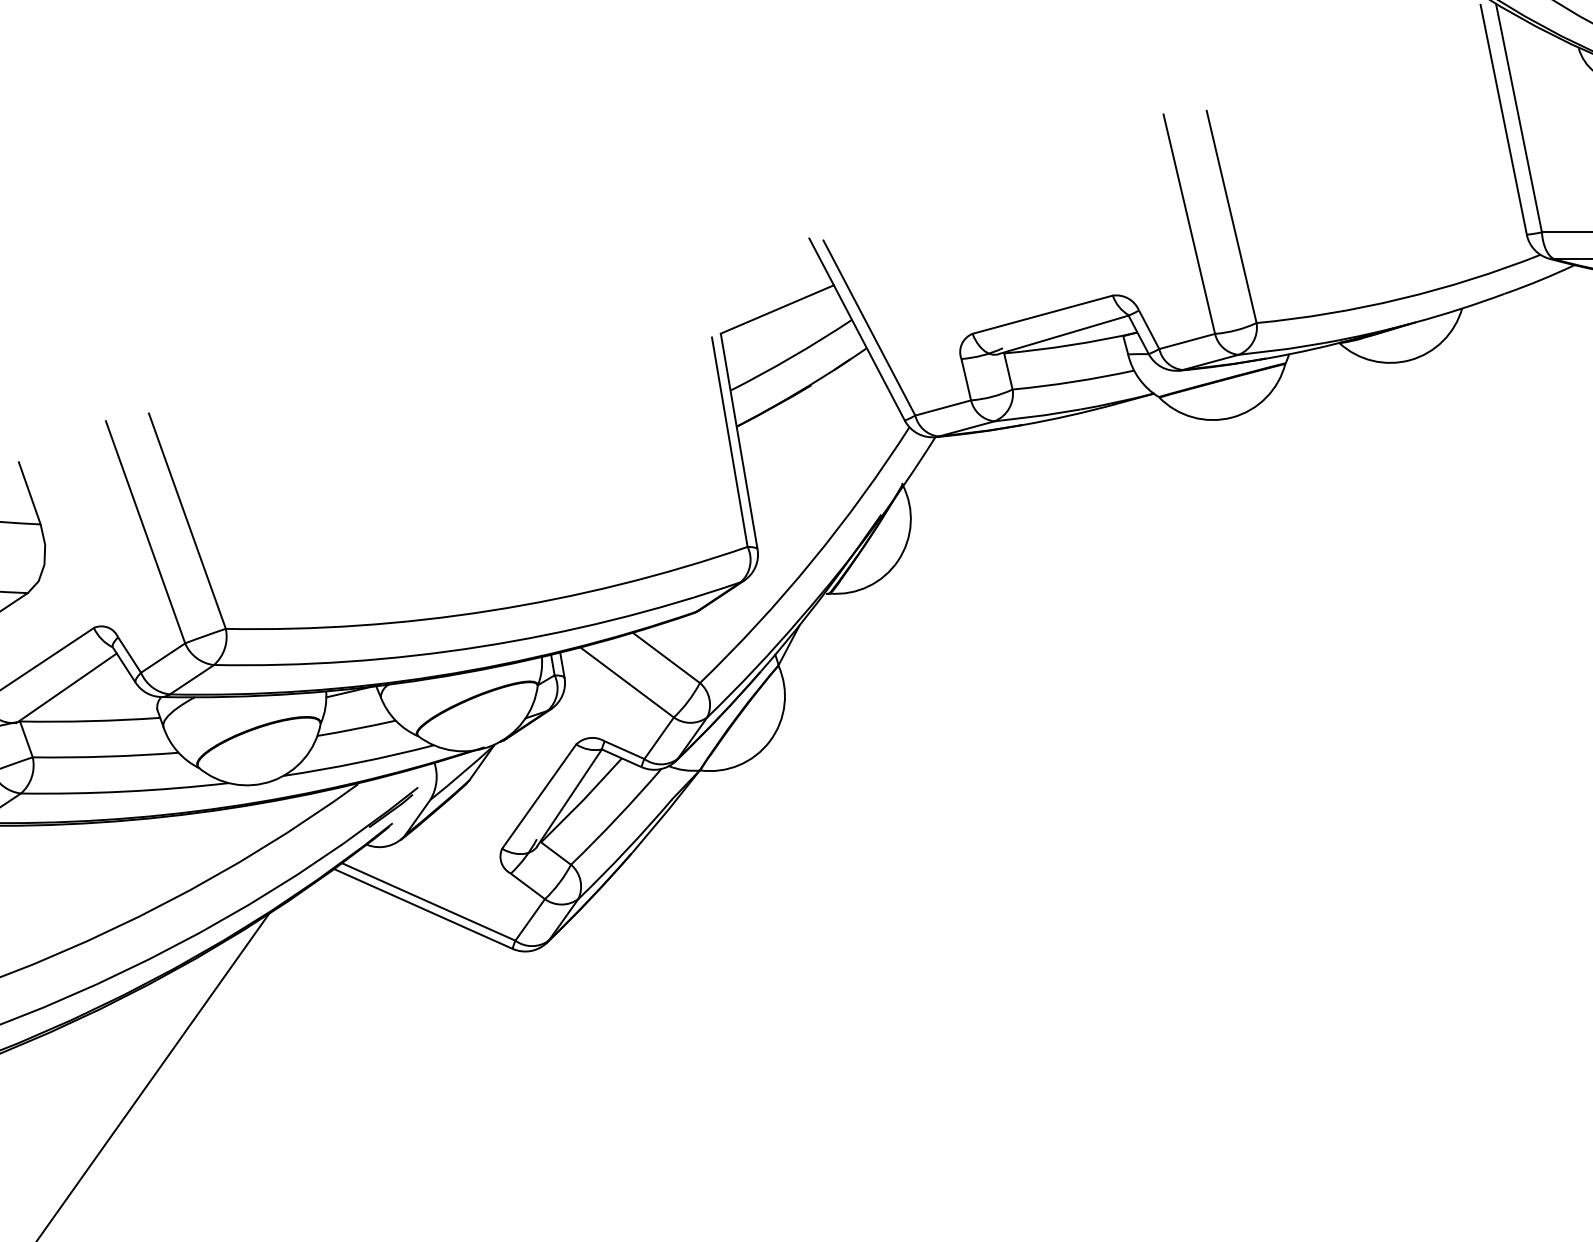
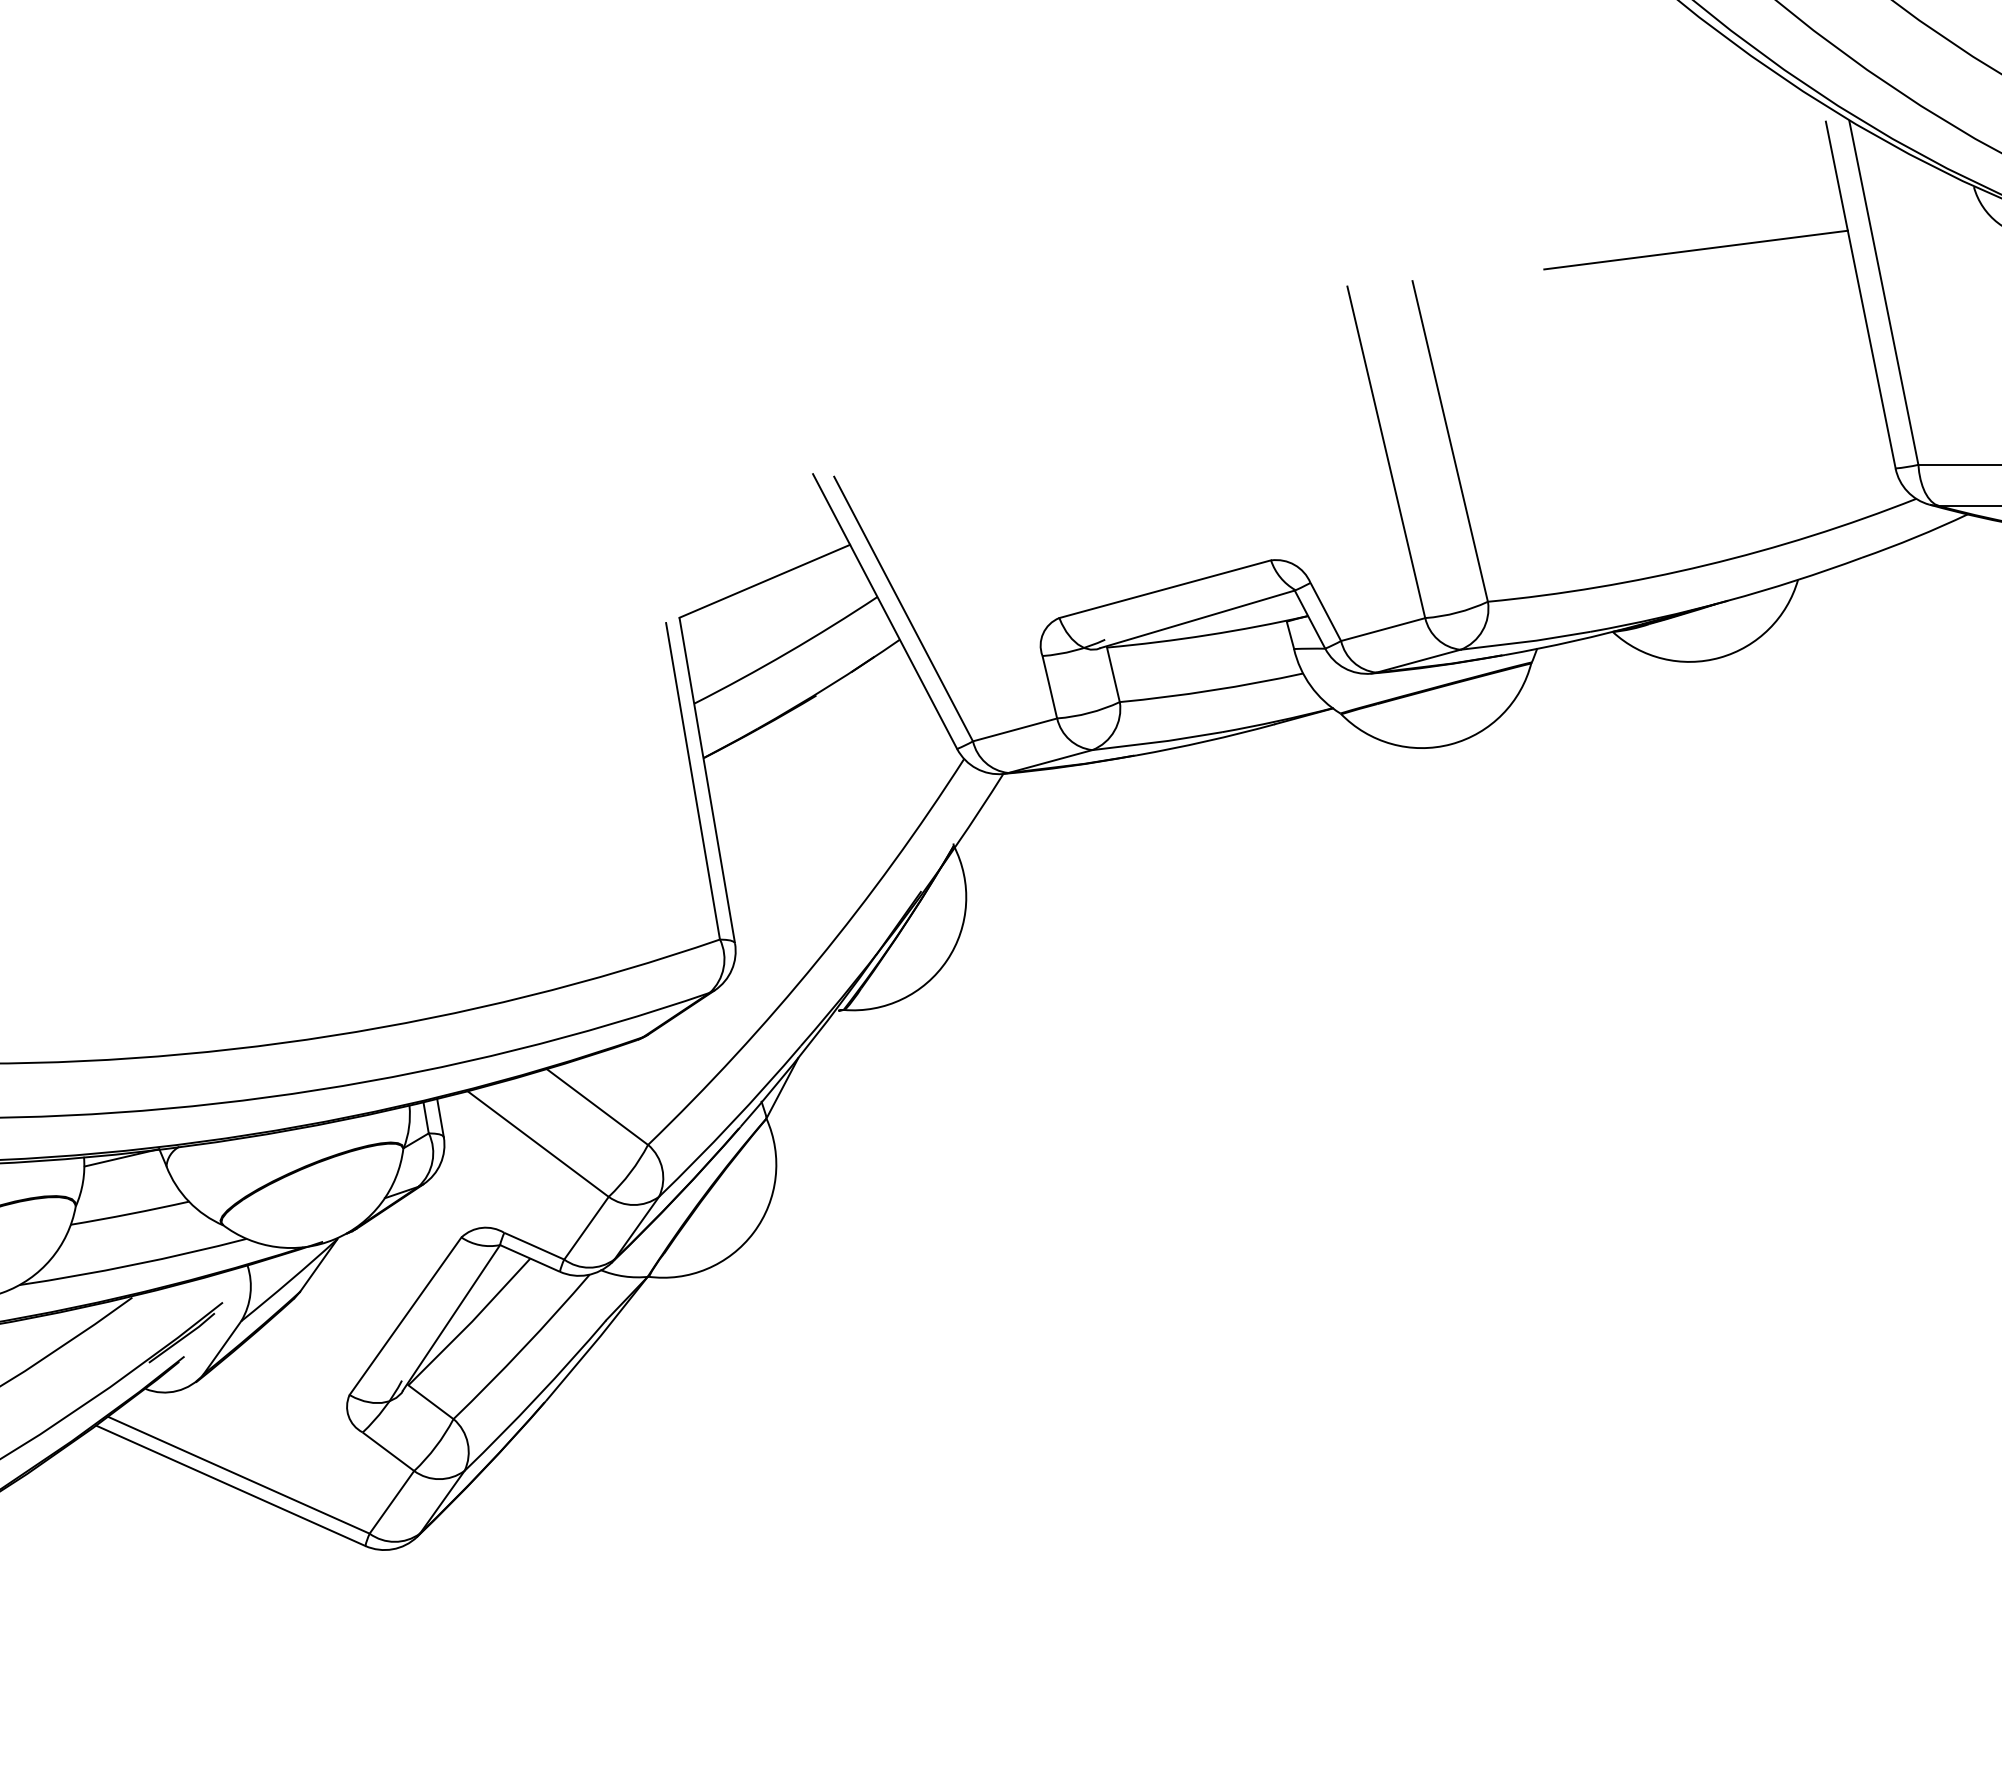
line: (1394, 89) -> (1695, 249), added

